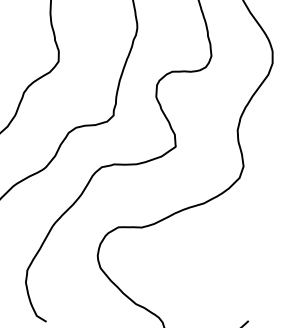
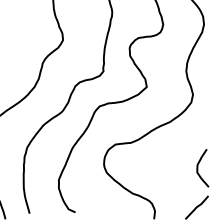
curve: (238, 277) -> (198, 168), added

